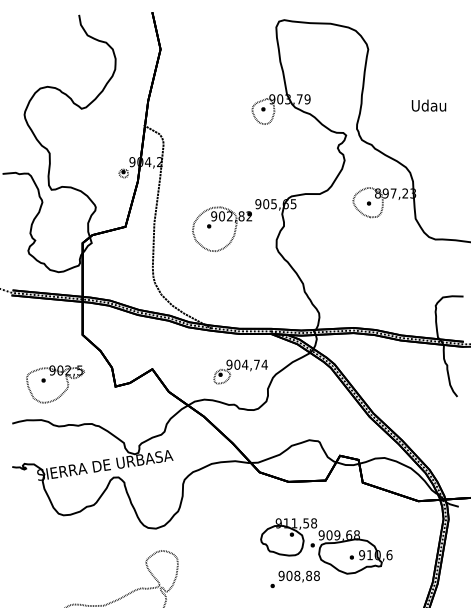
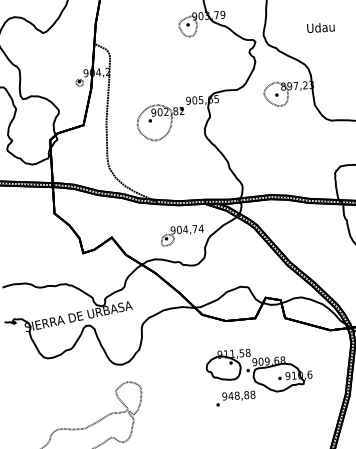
text: (428, 105) -> (320, 27), moved
part: (53, 375) -> (33, 247), removed
text: (289, 575) -> (231, 395), 908,88 -> 948,88

